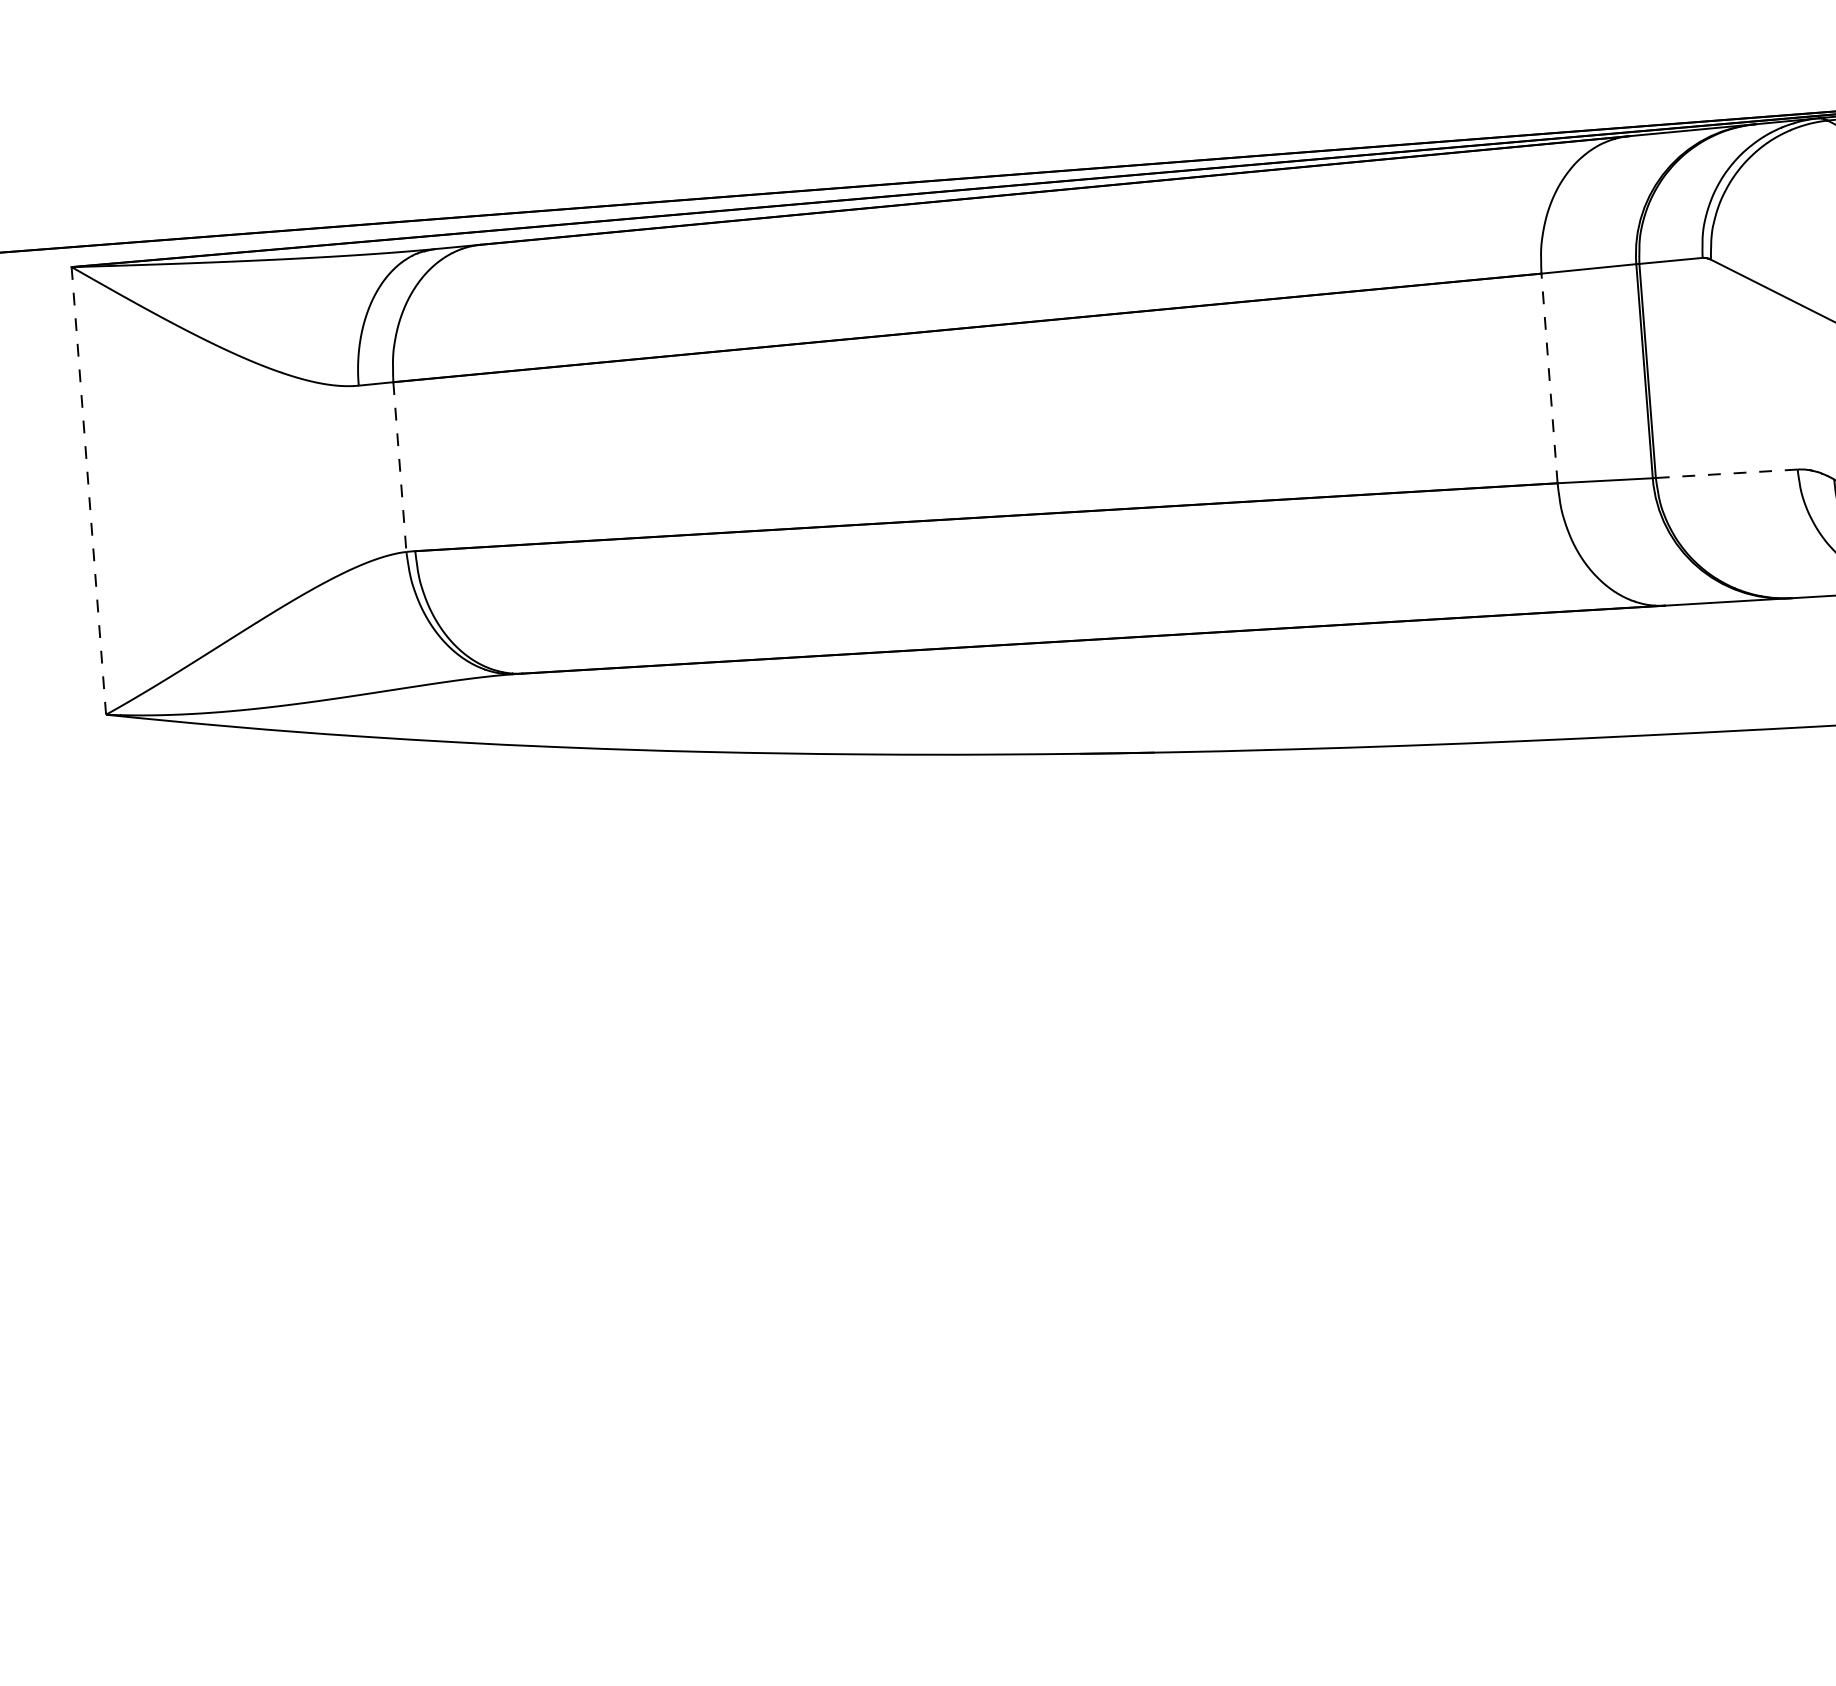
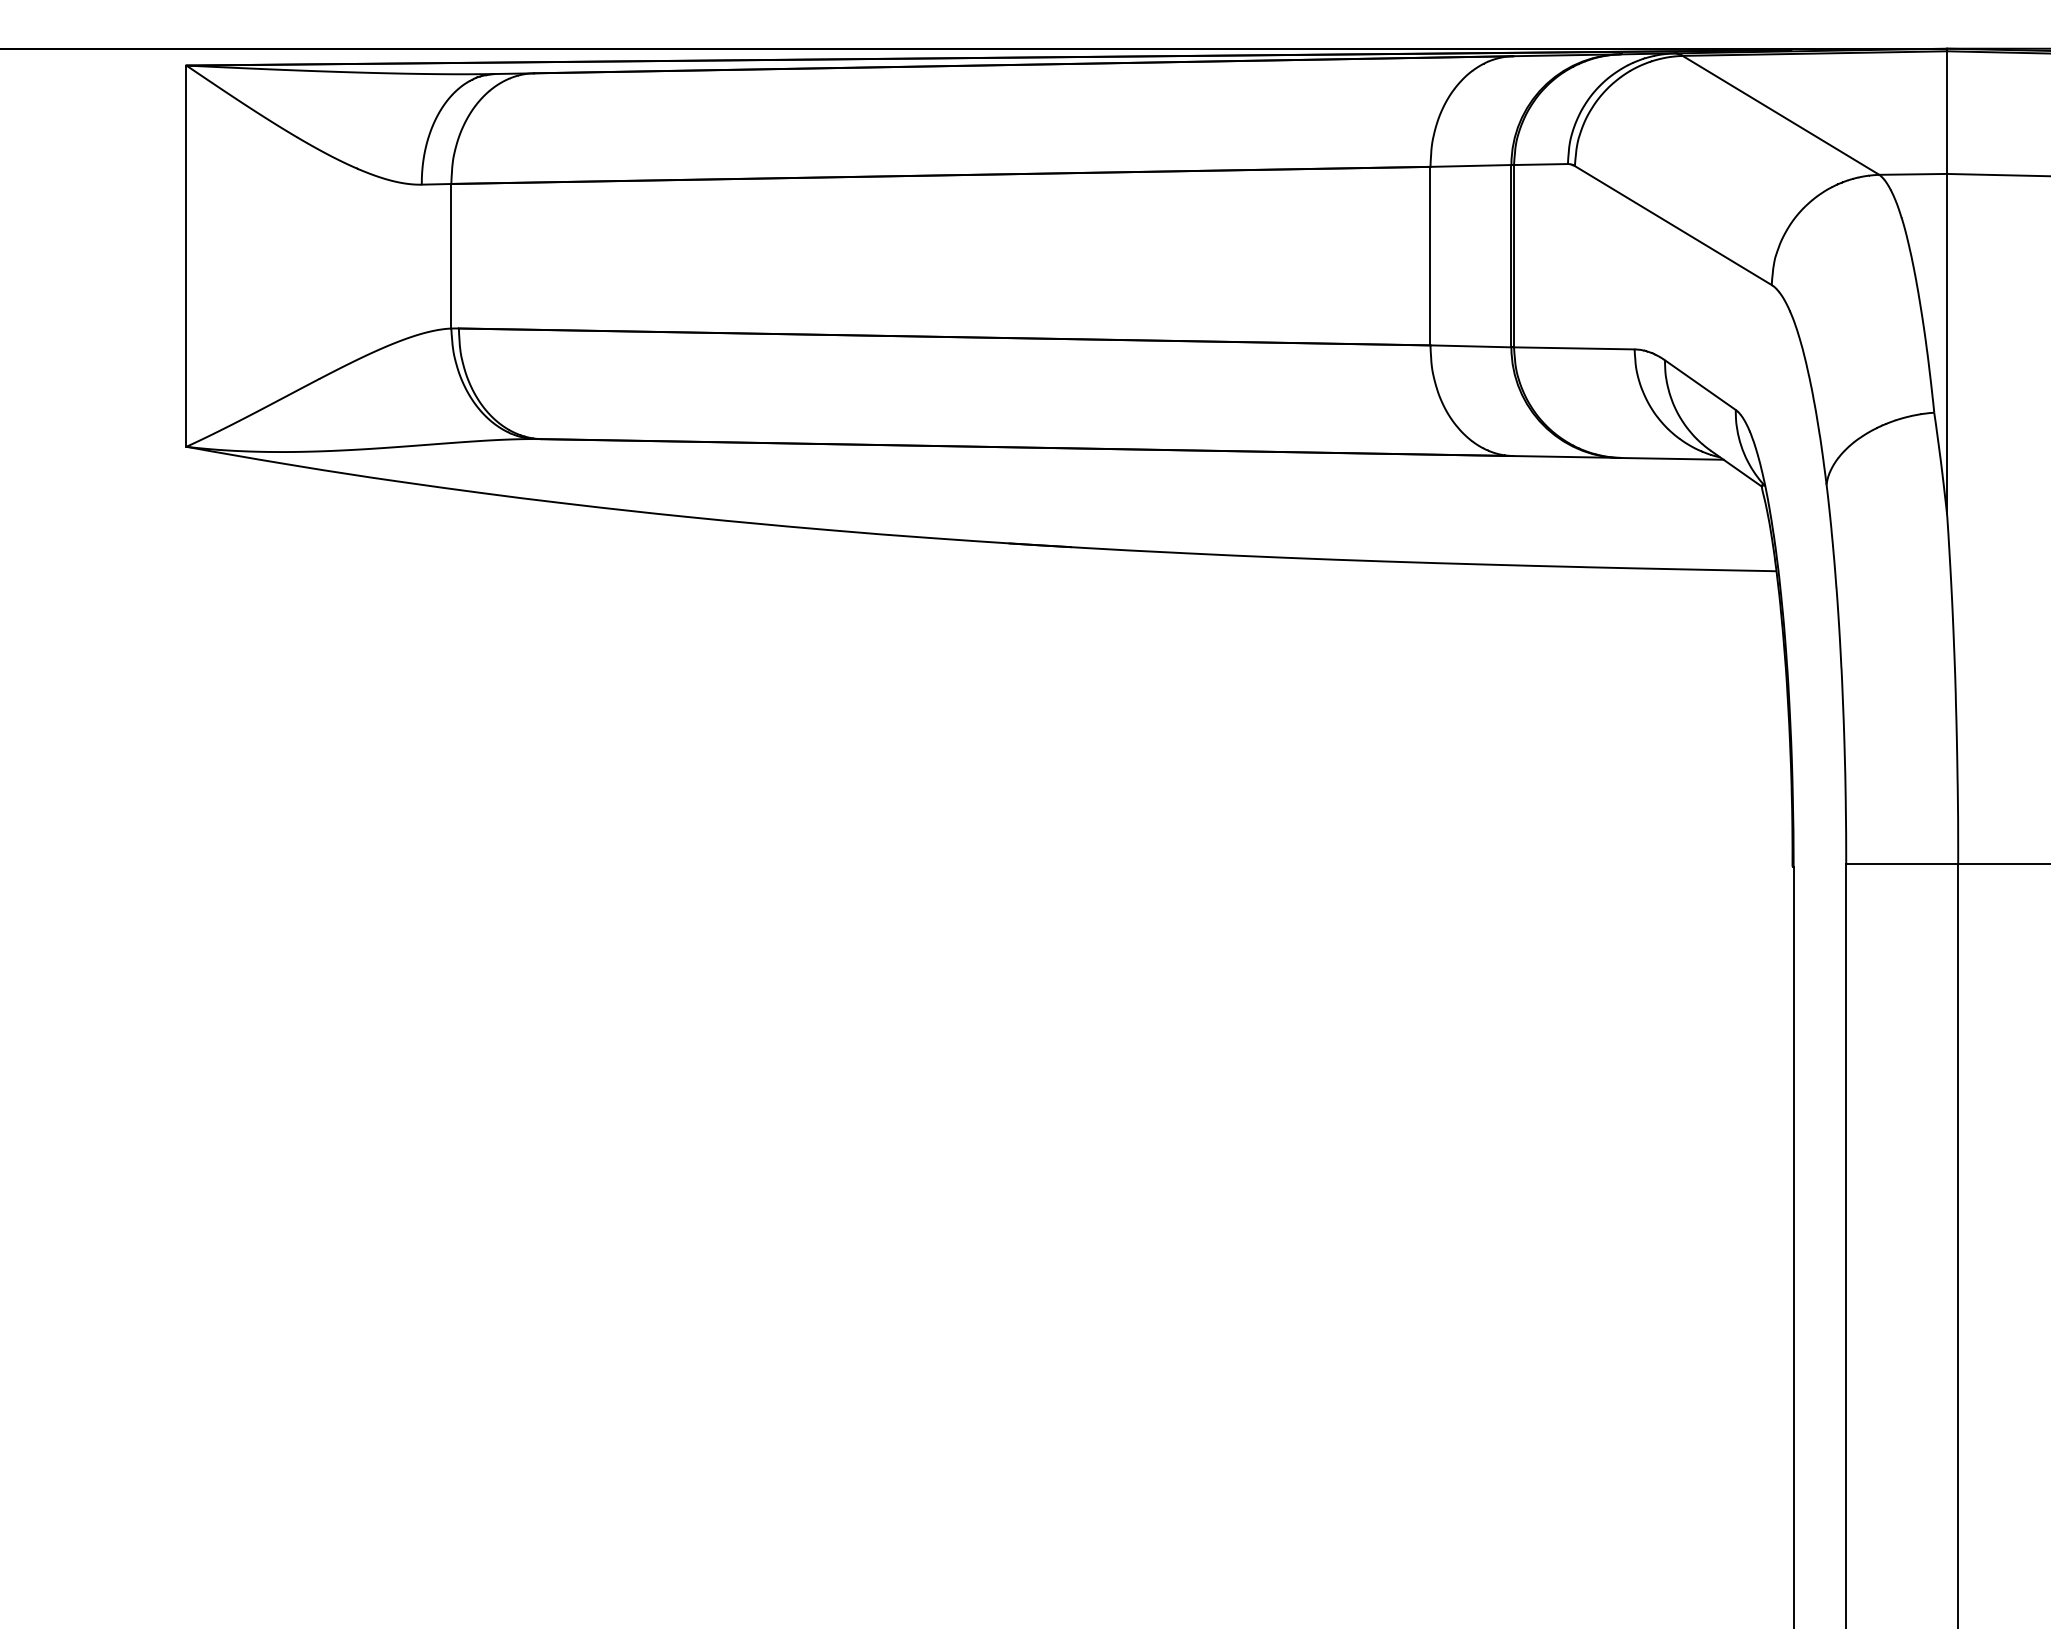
line: (1549, 377) -> (1430, 255), dashed -> solid
line: (400, 467) -> (451, 256), dashed -> solid
line: (1725, 473) -> (1573, 348), dashed -> solid
line: (88, 491) -> (186, 256), dashed -> solid

